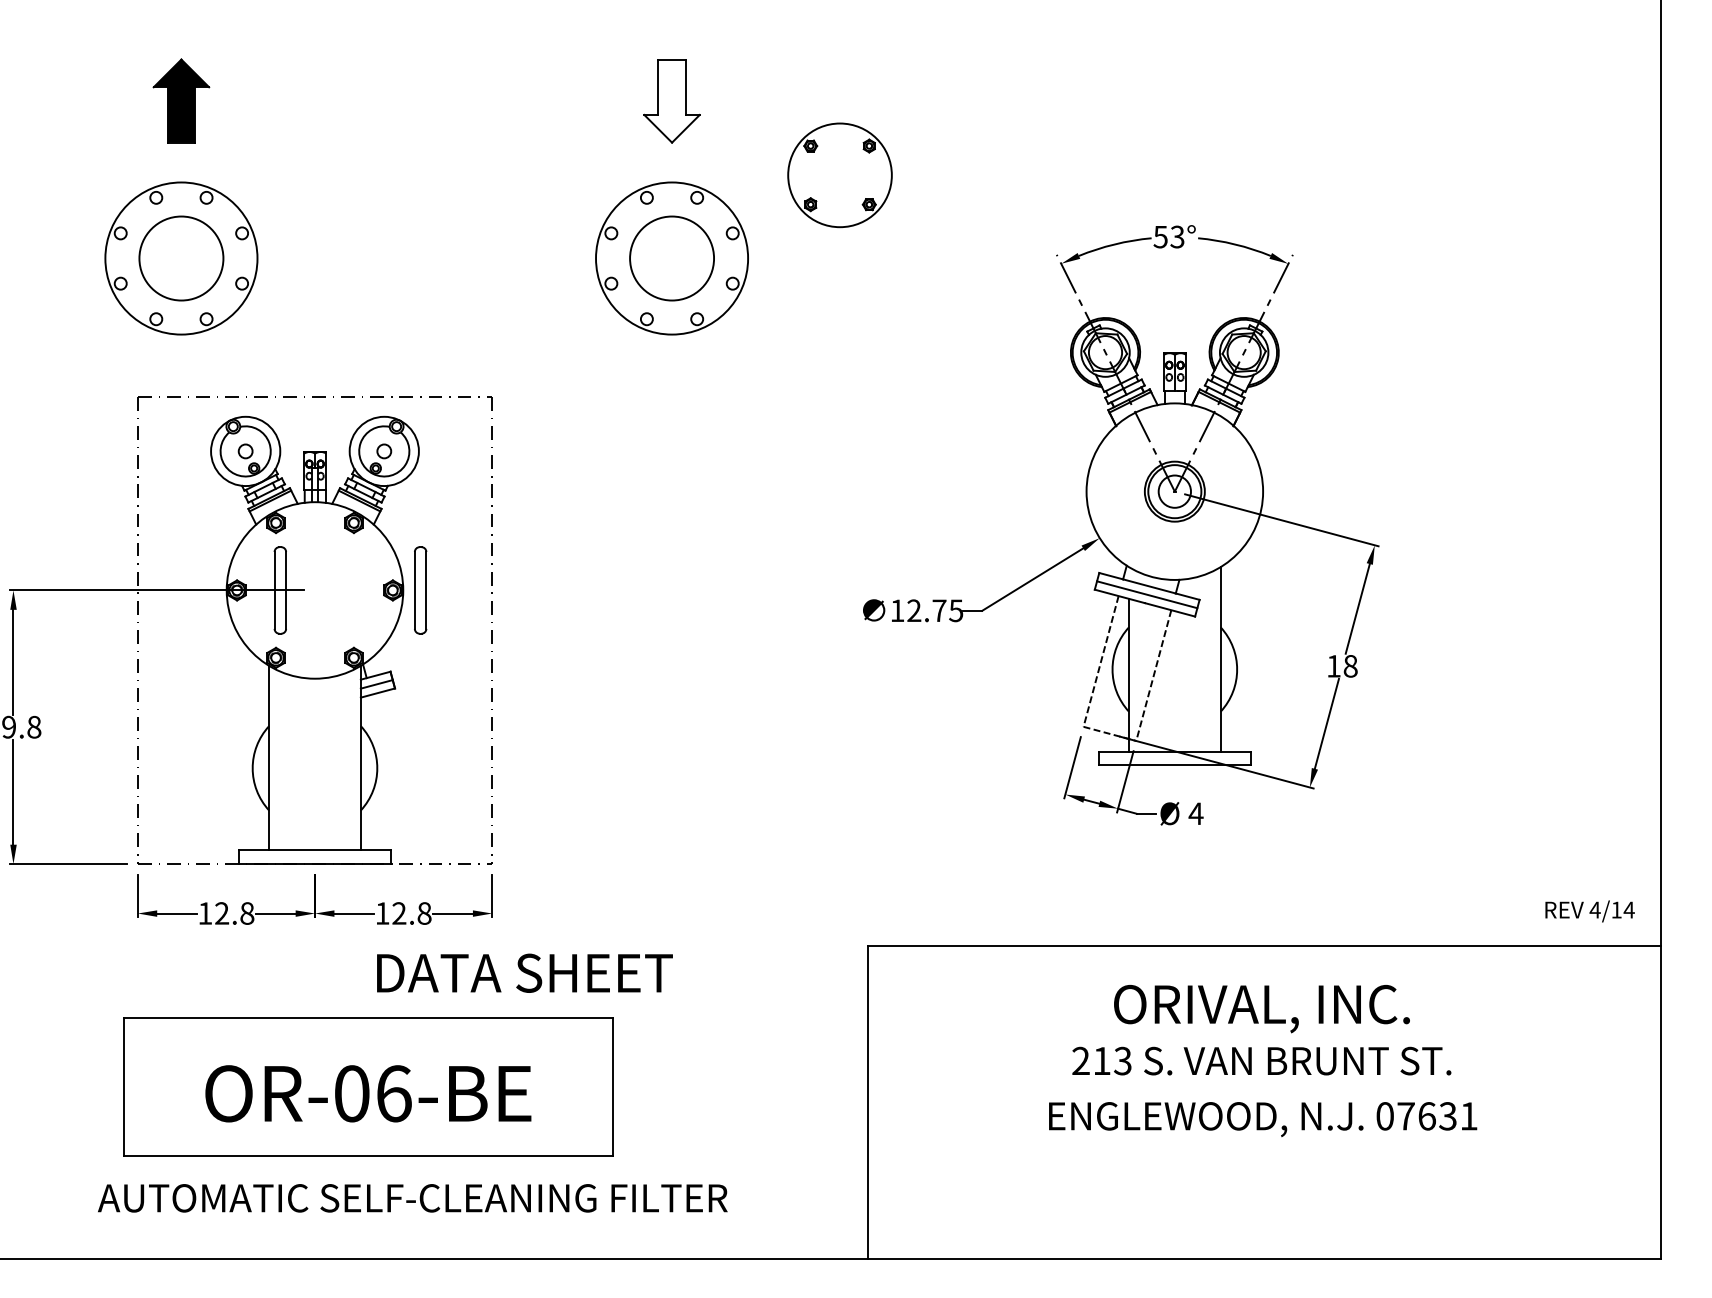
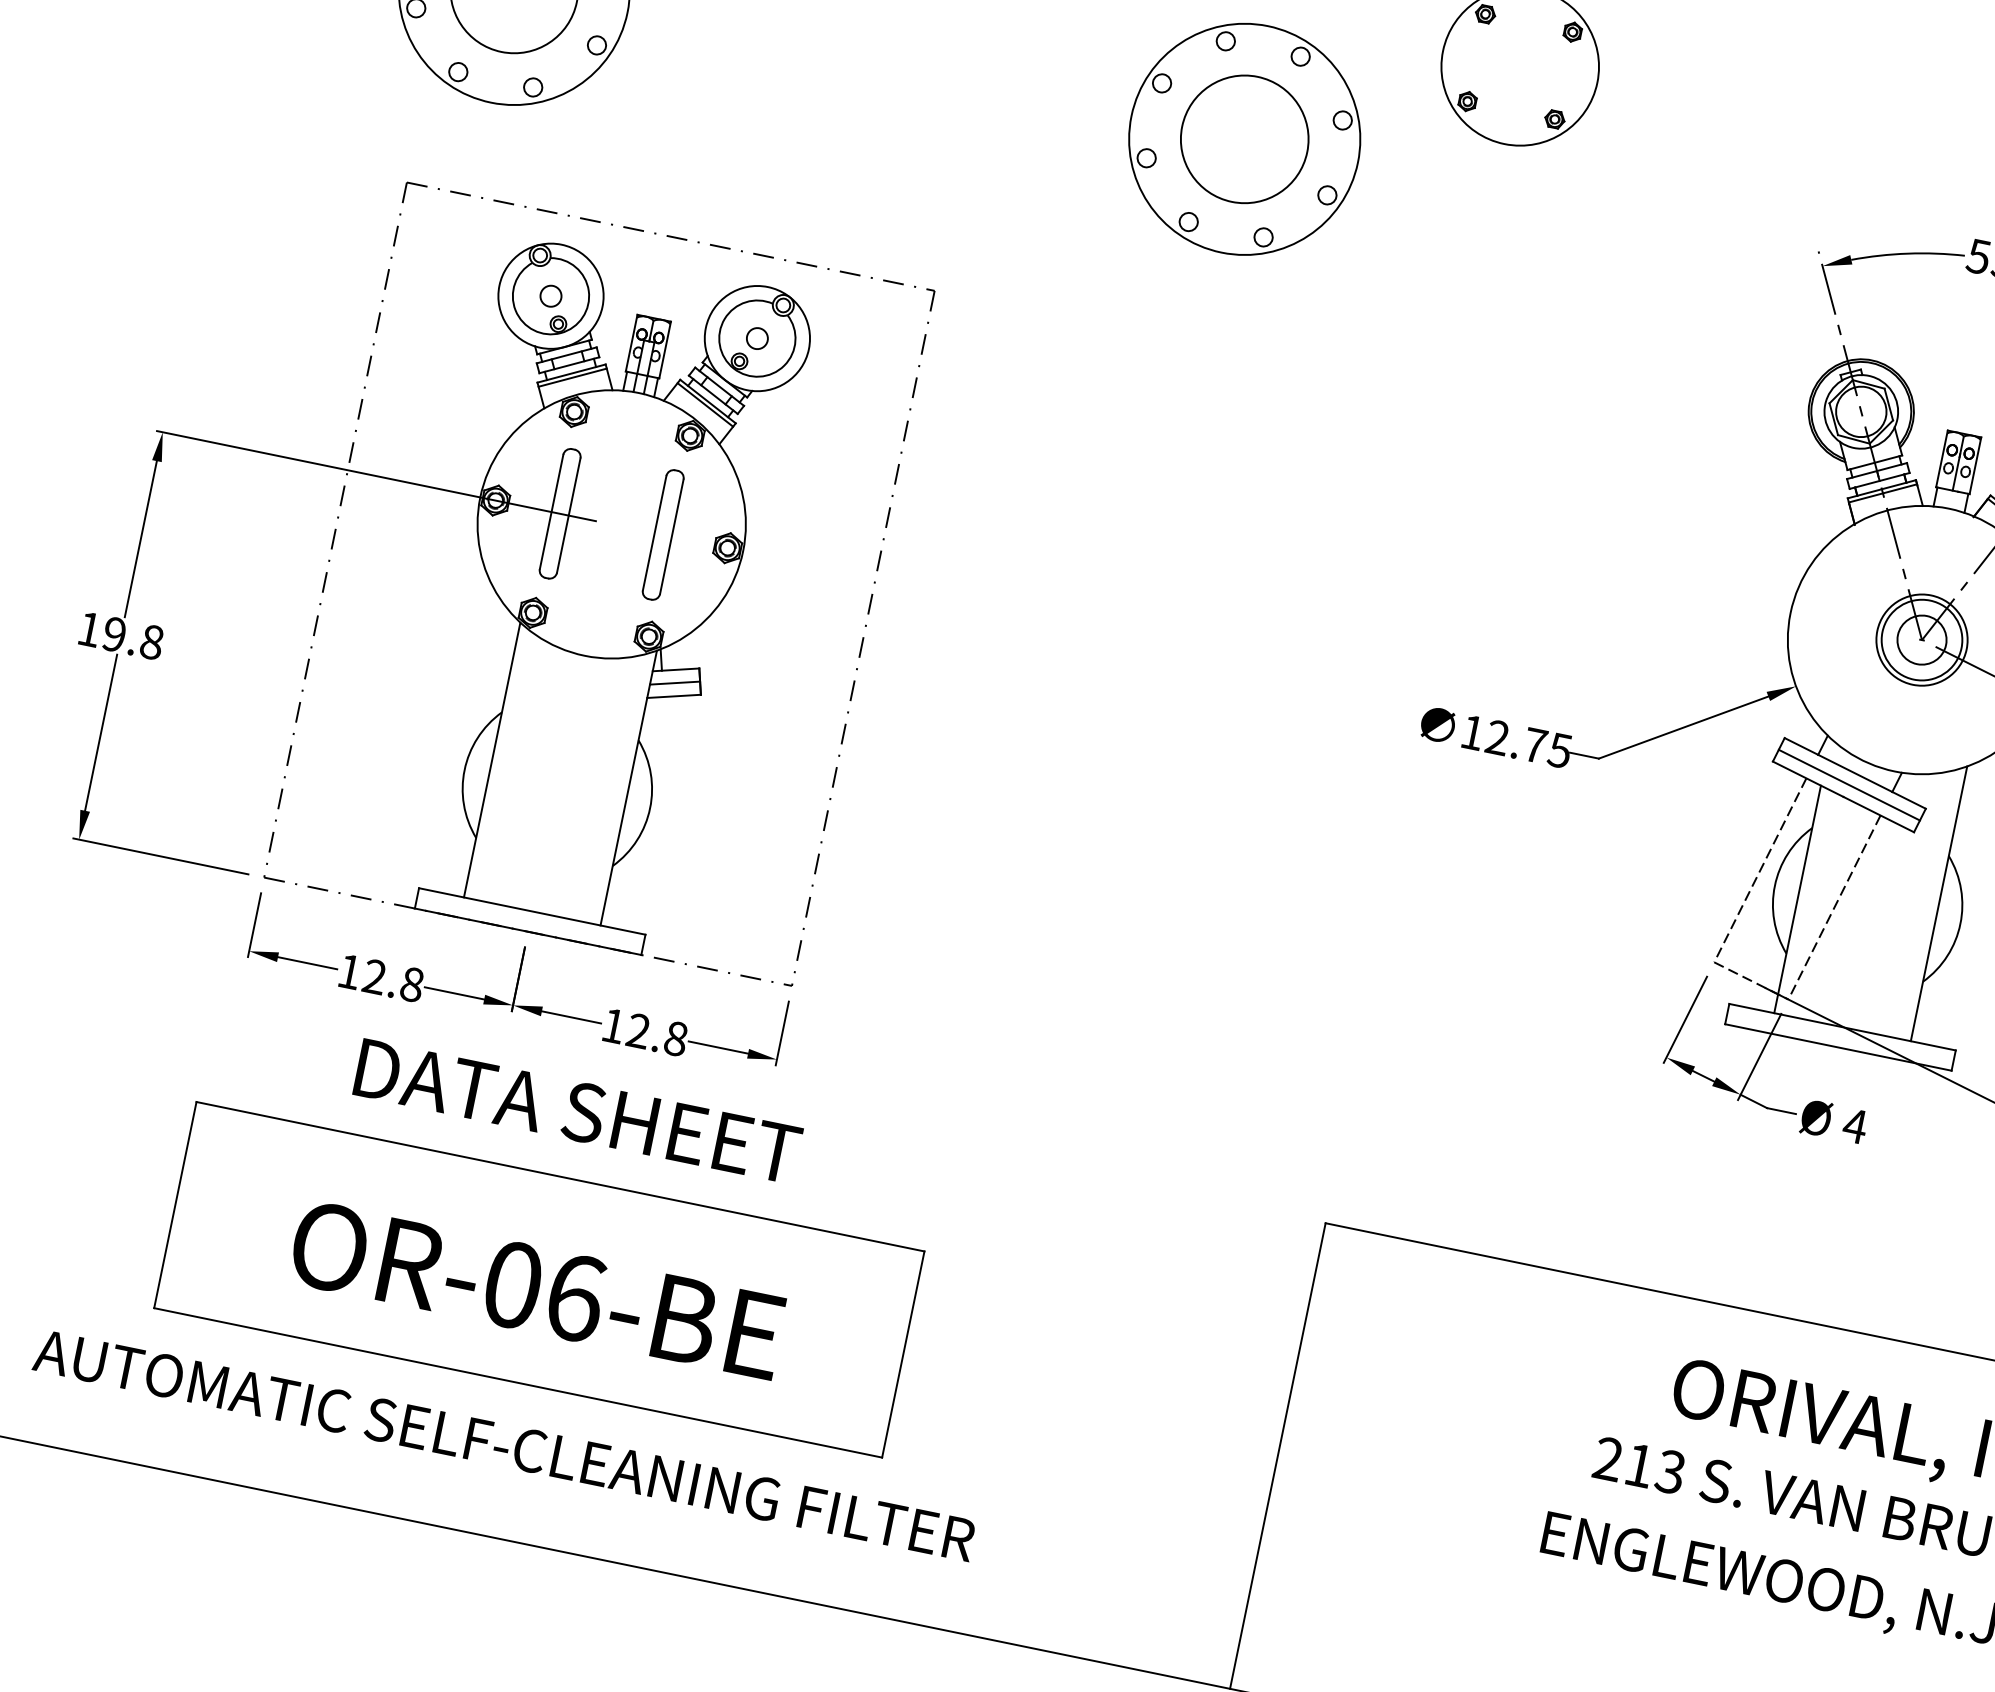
part: (420, 590) -> (663, 535), moved
text: (524, 972) -> (577, 1110), moved
text: (412, 1198) -> (504, 1445), moved

